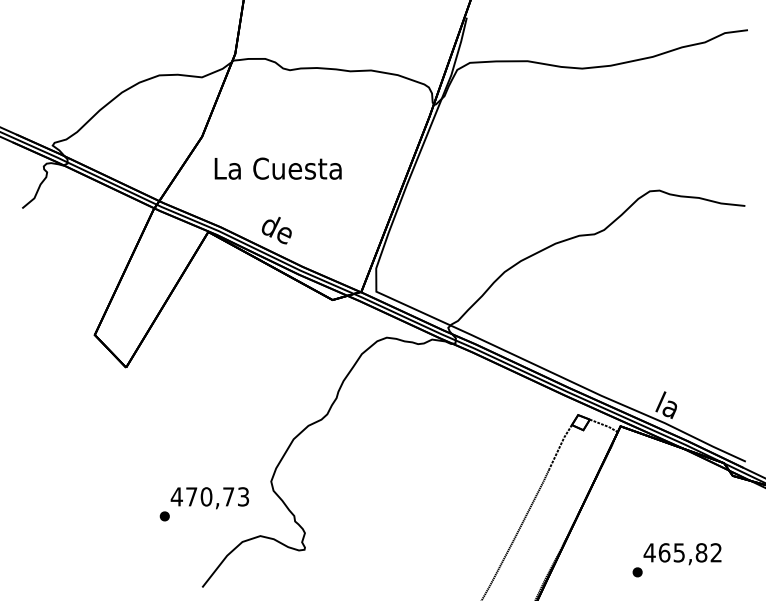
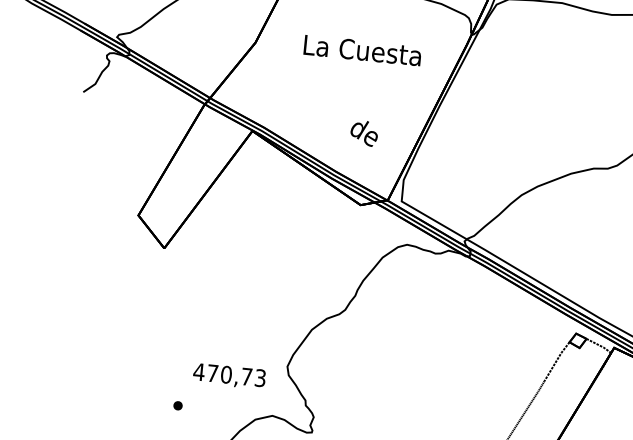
text: (277, 168) -> (362, 50), moved
text: (276, 230) -> (363, 133), moved
part: (164, 516) -> (177, 405), moved

